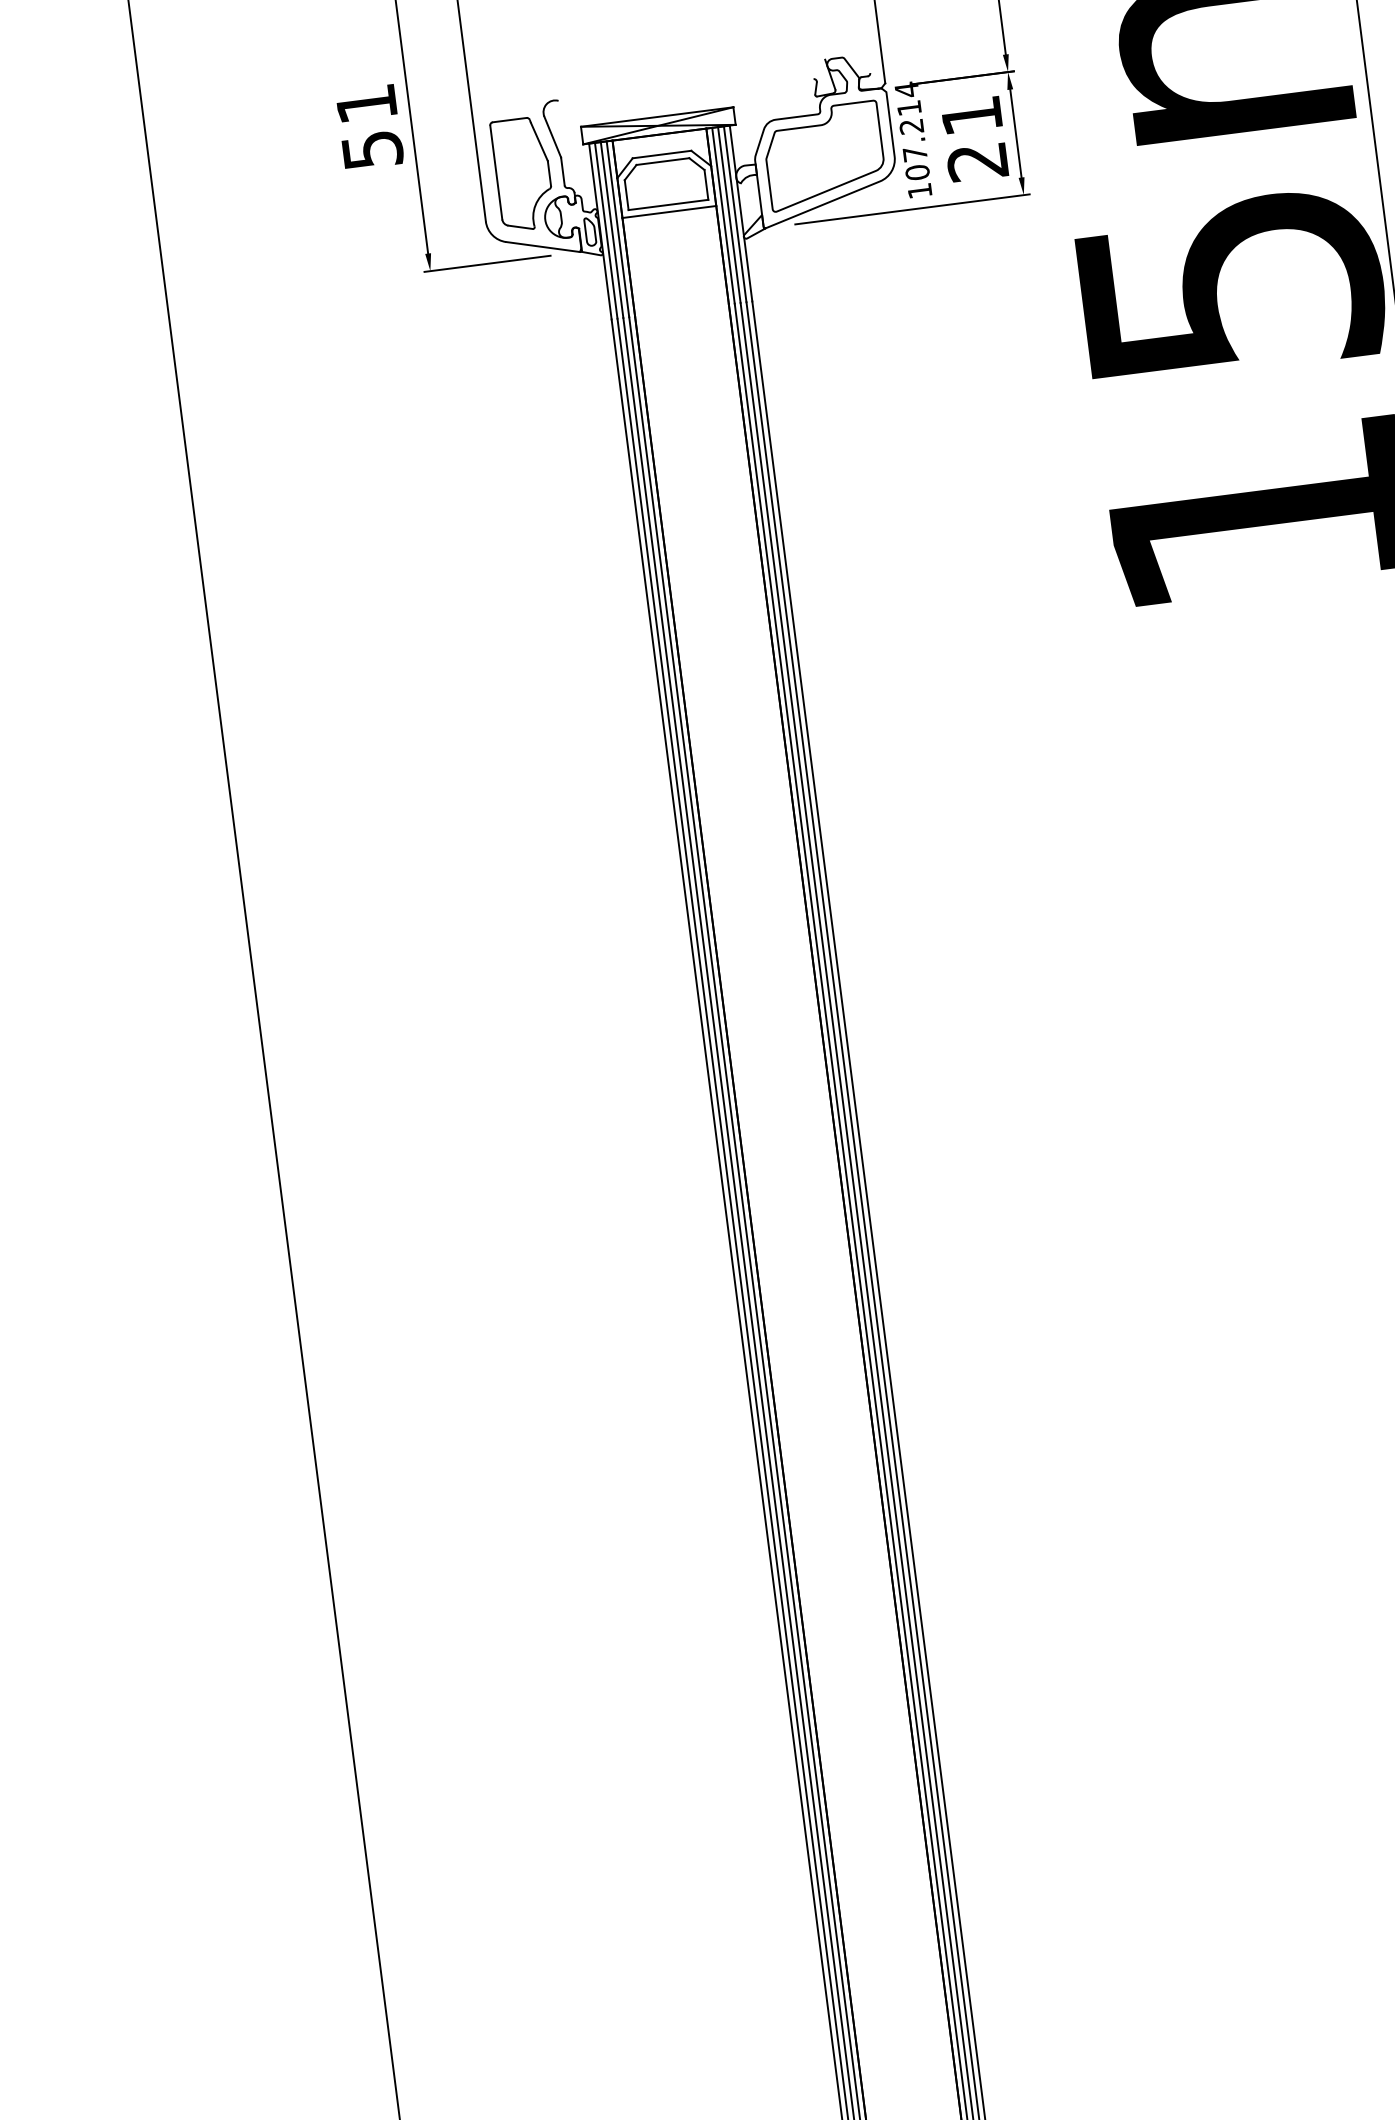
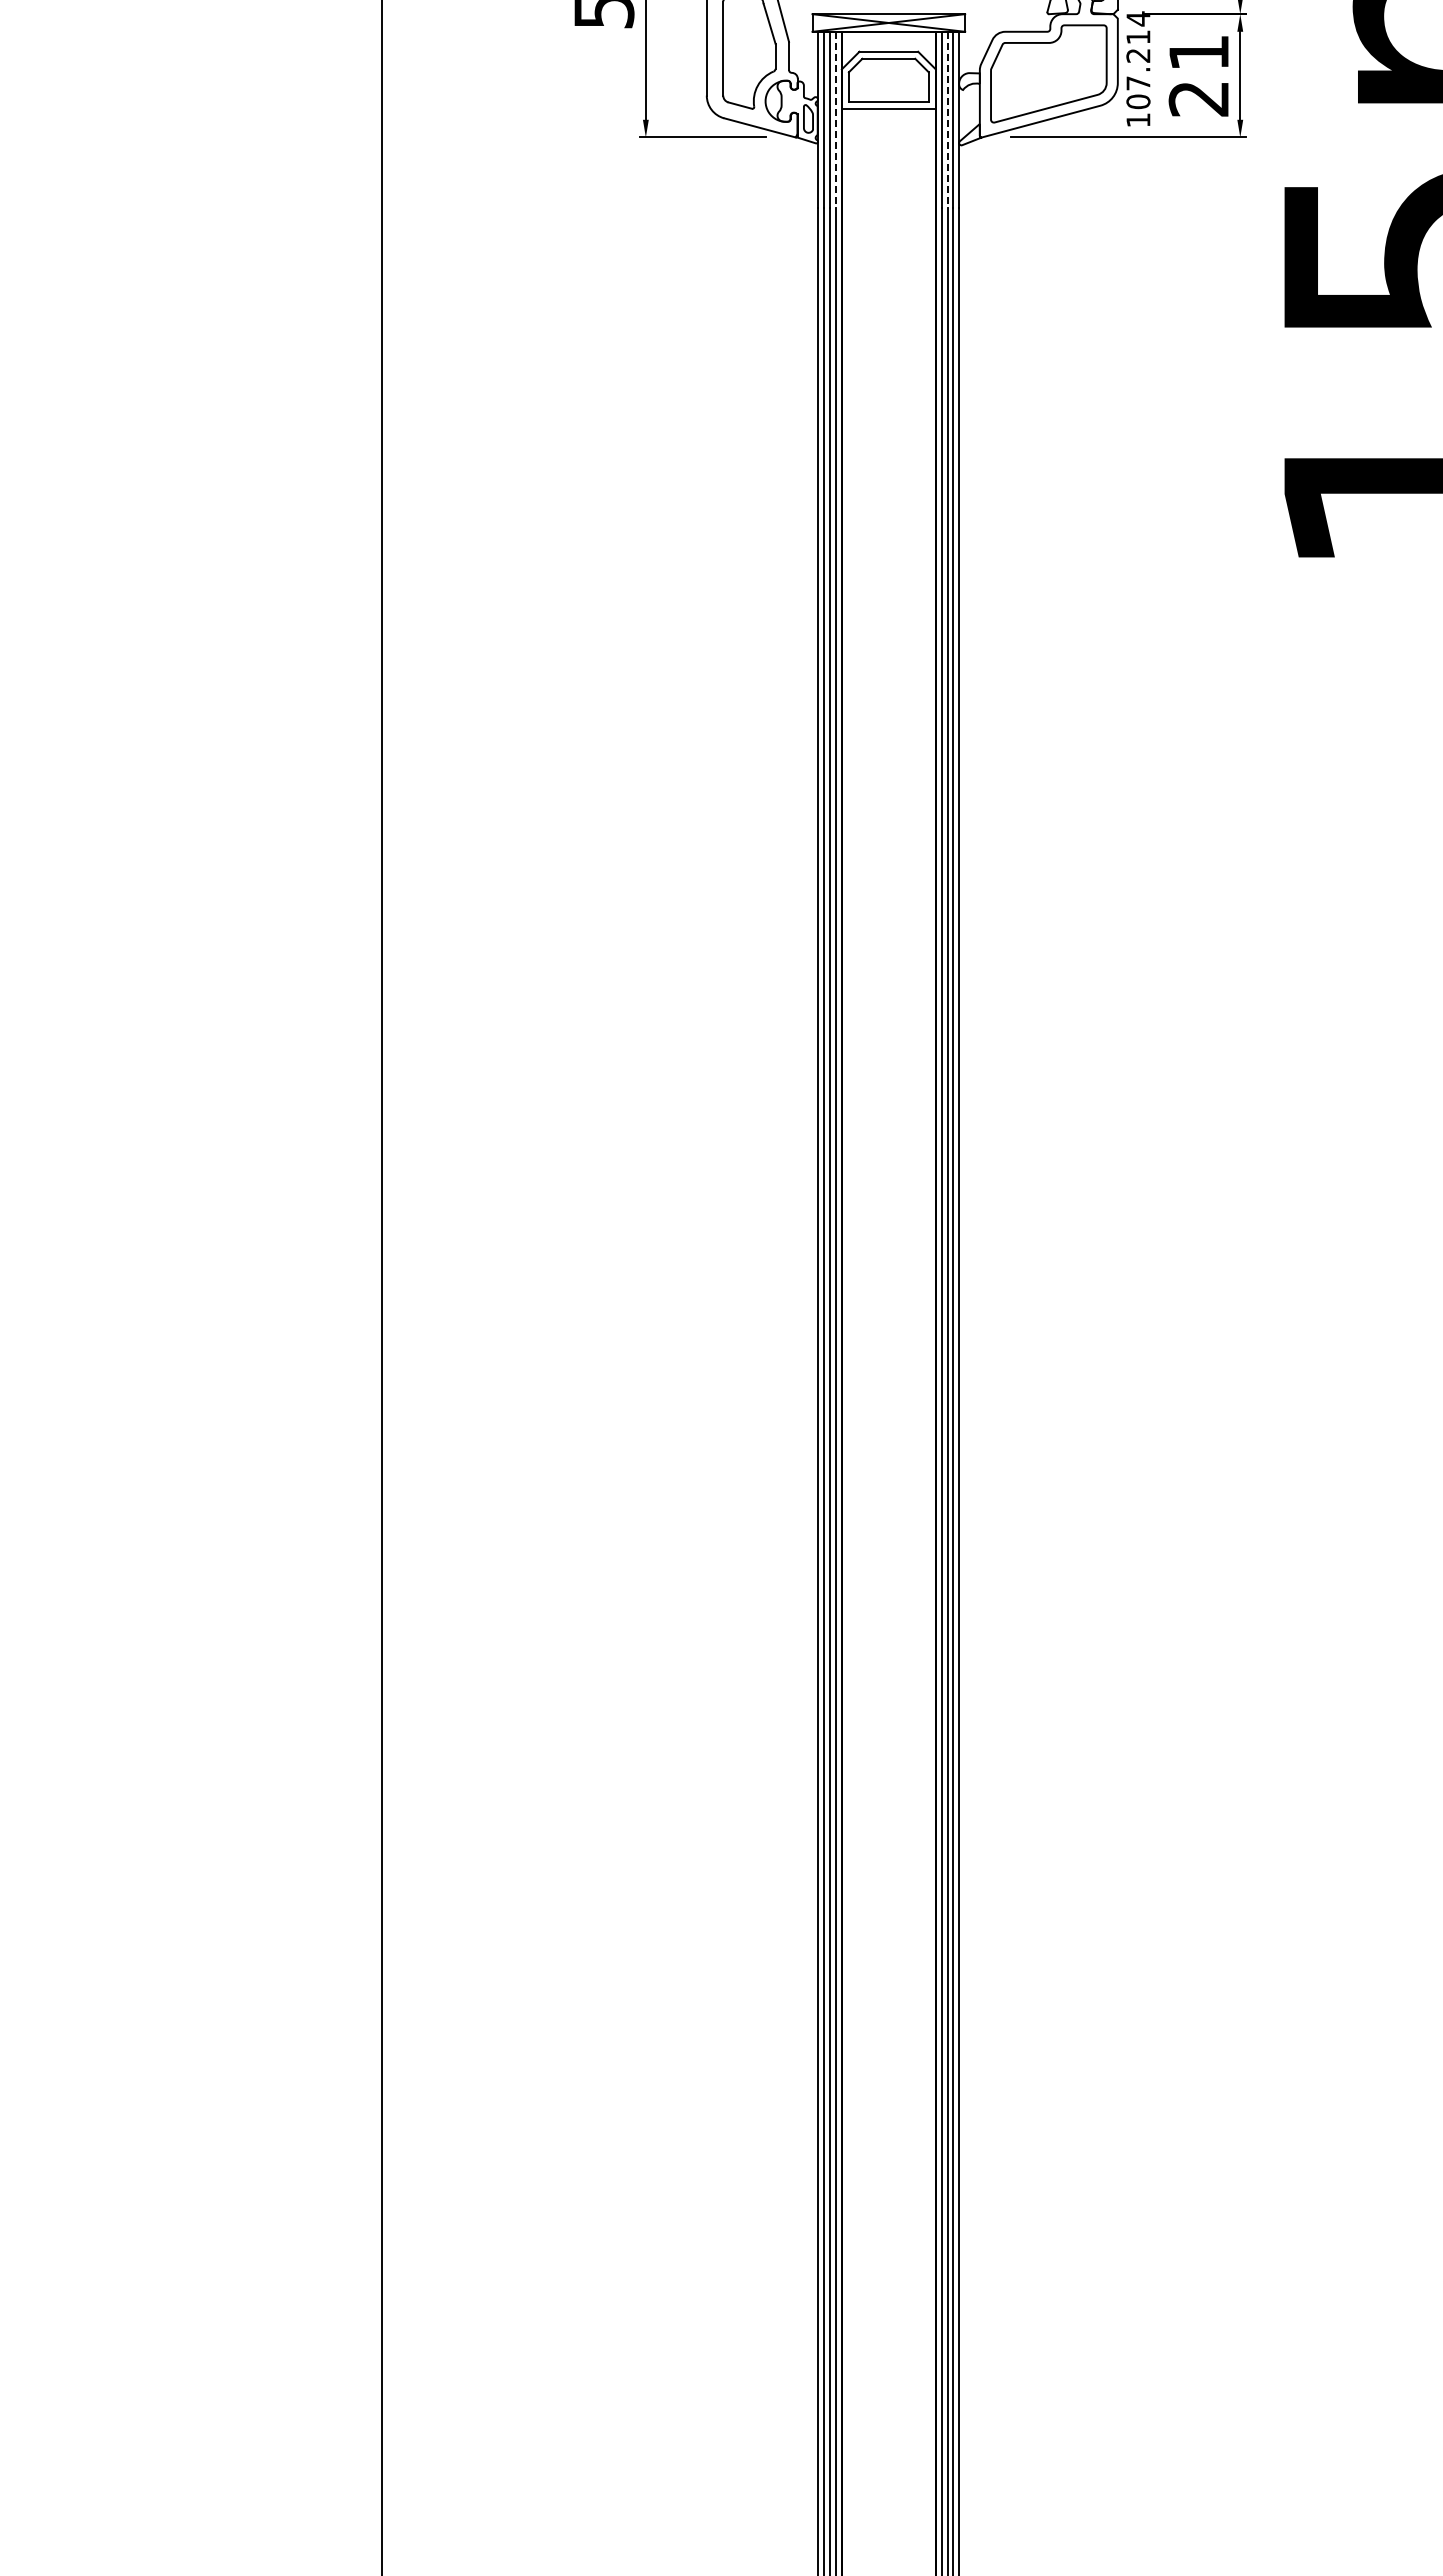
line: (729, 215) -> (947, 120), solid -> dashed
line: (618, 229) -> (836, 120), solid -> dashed

